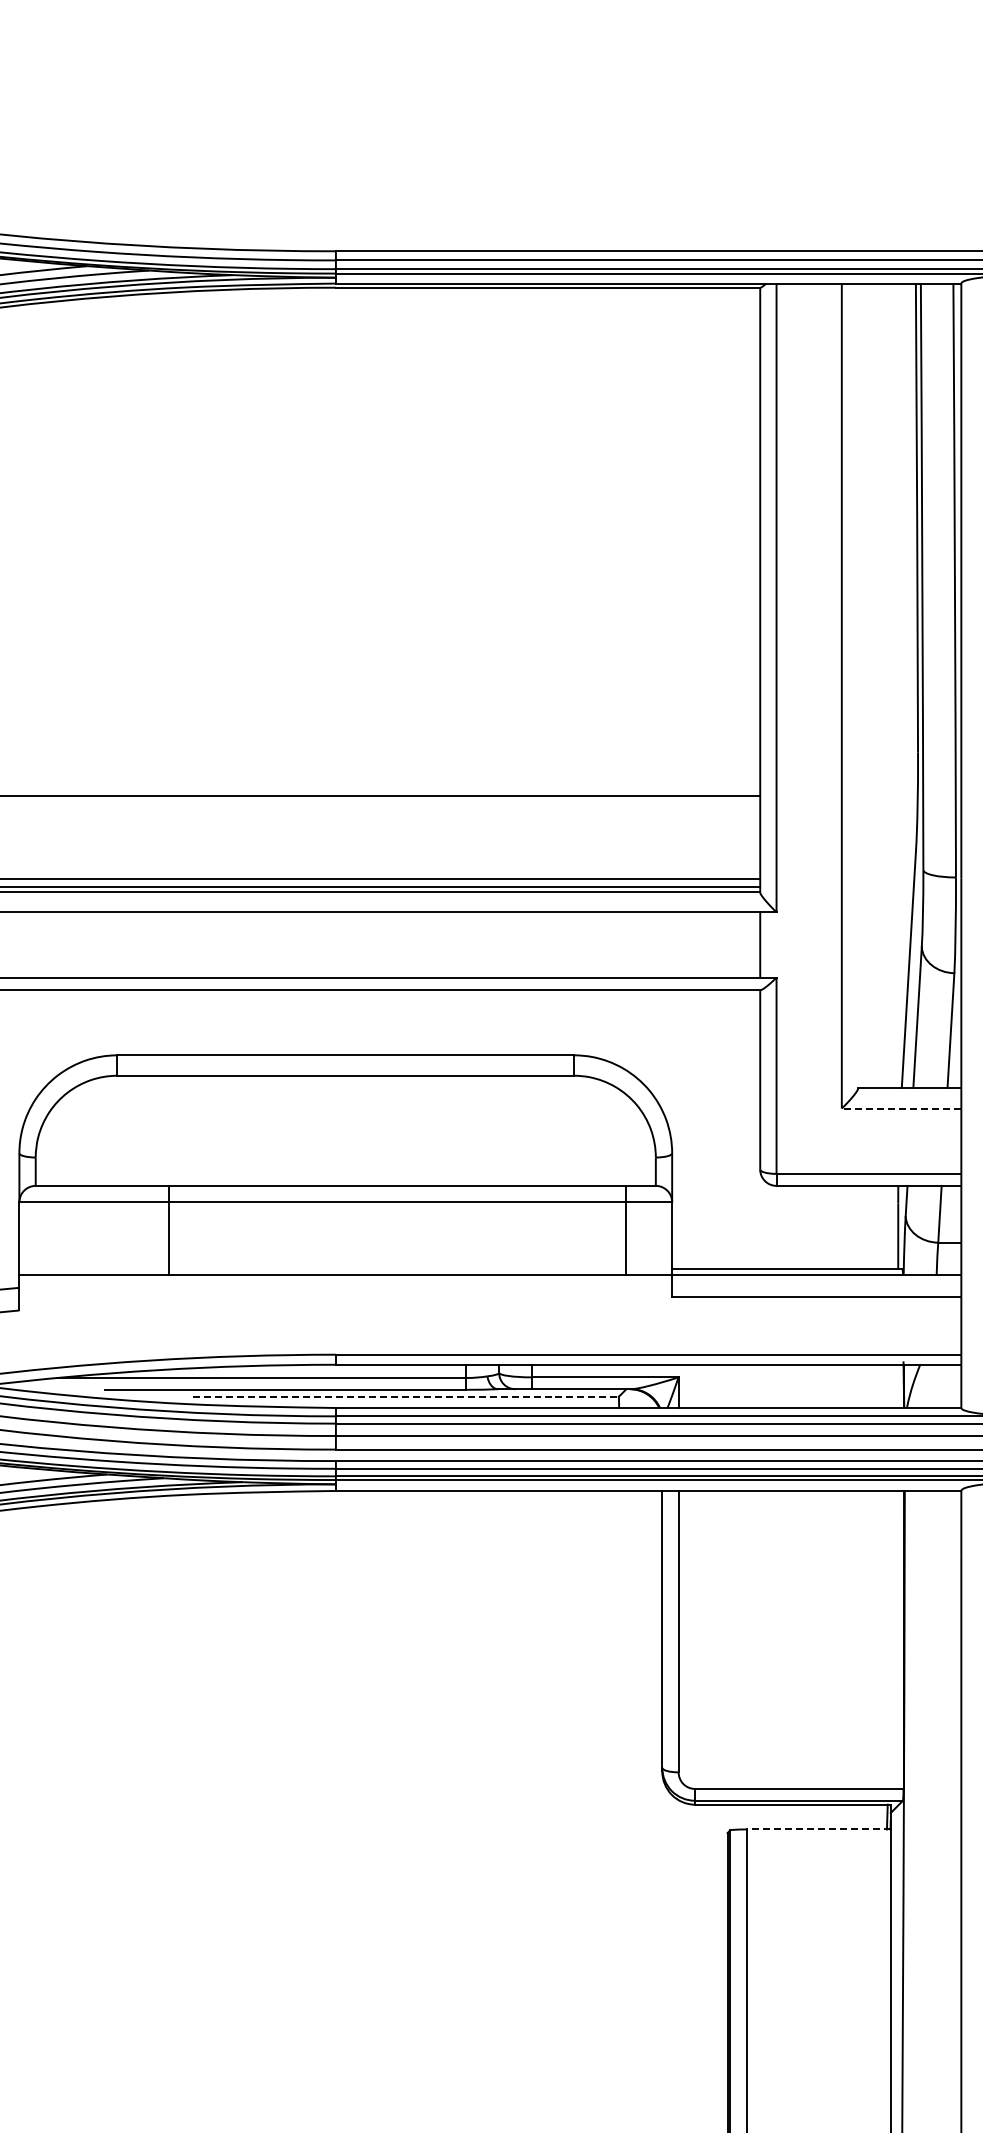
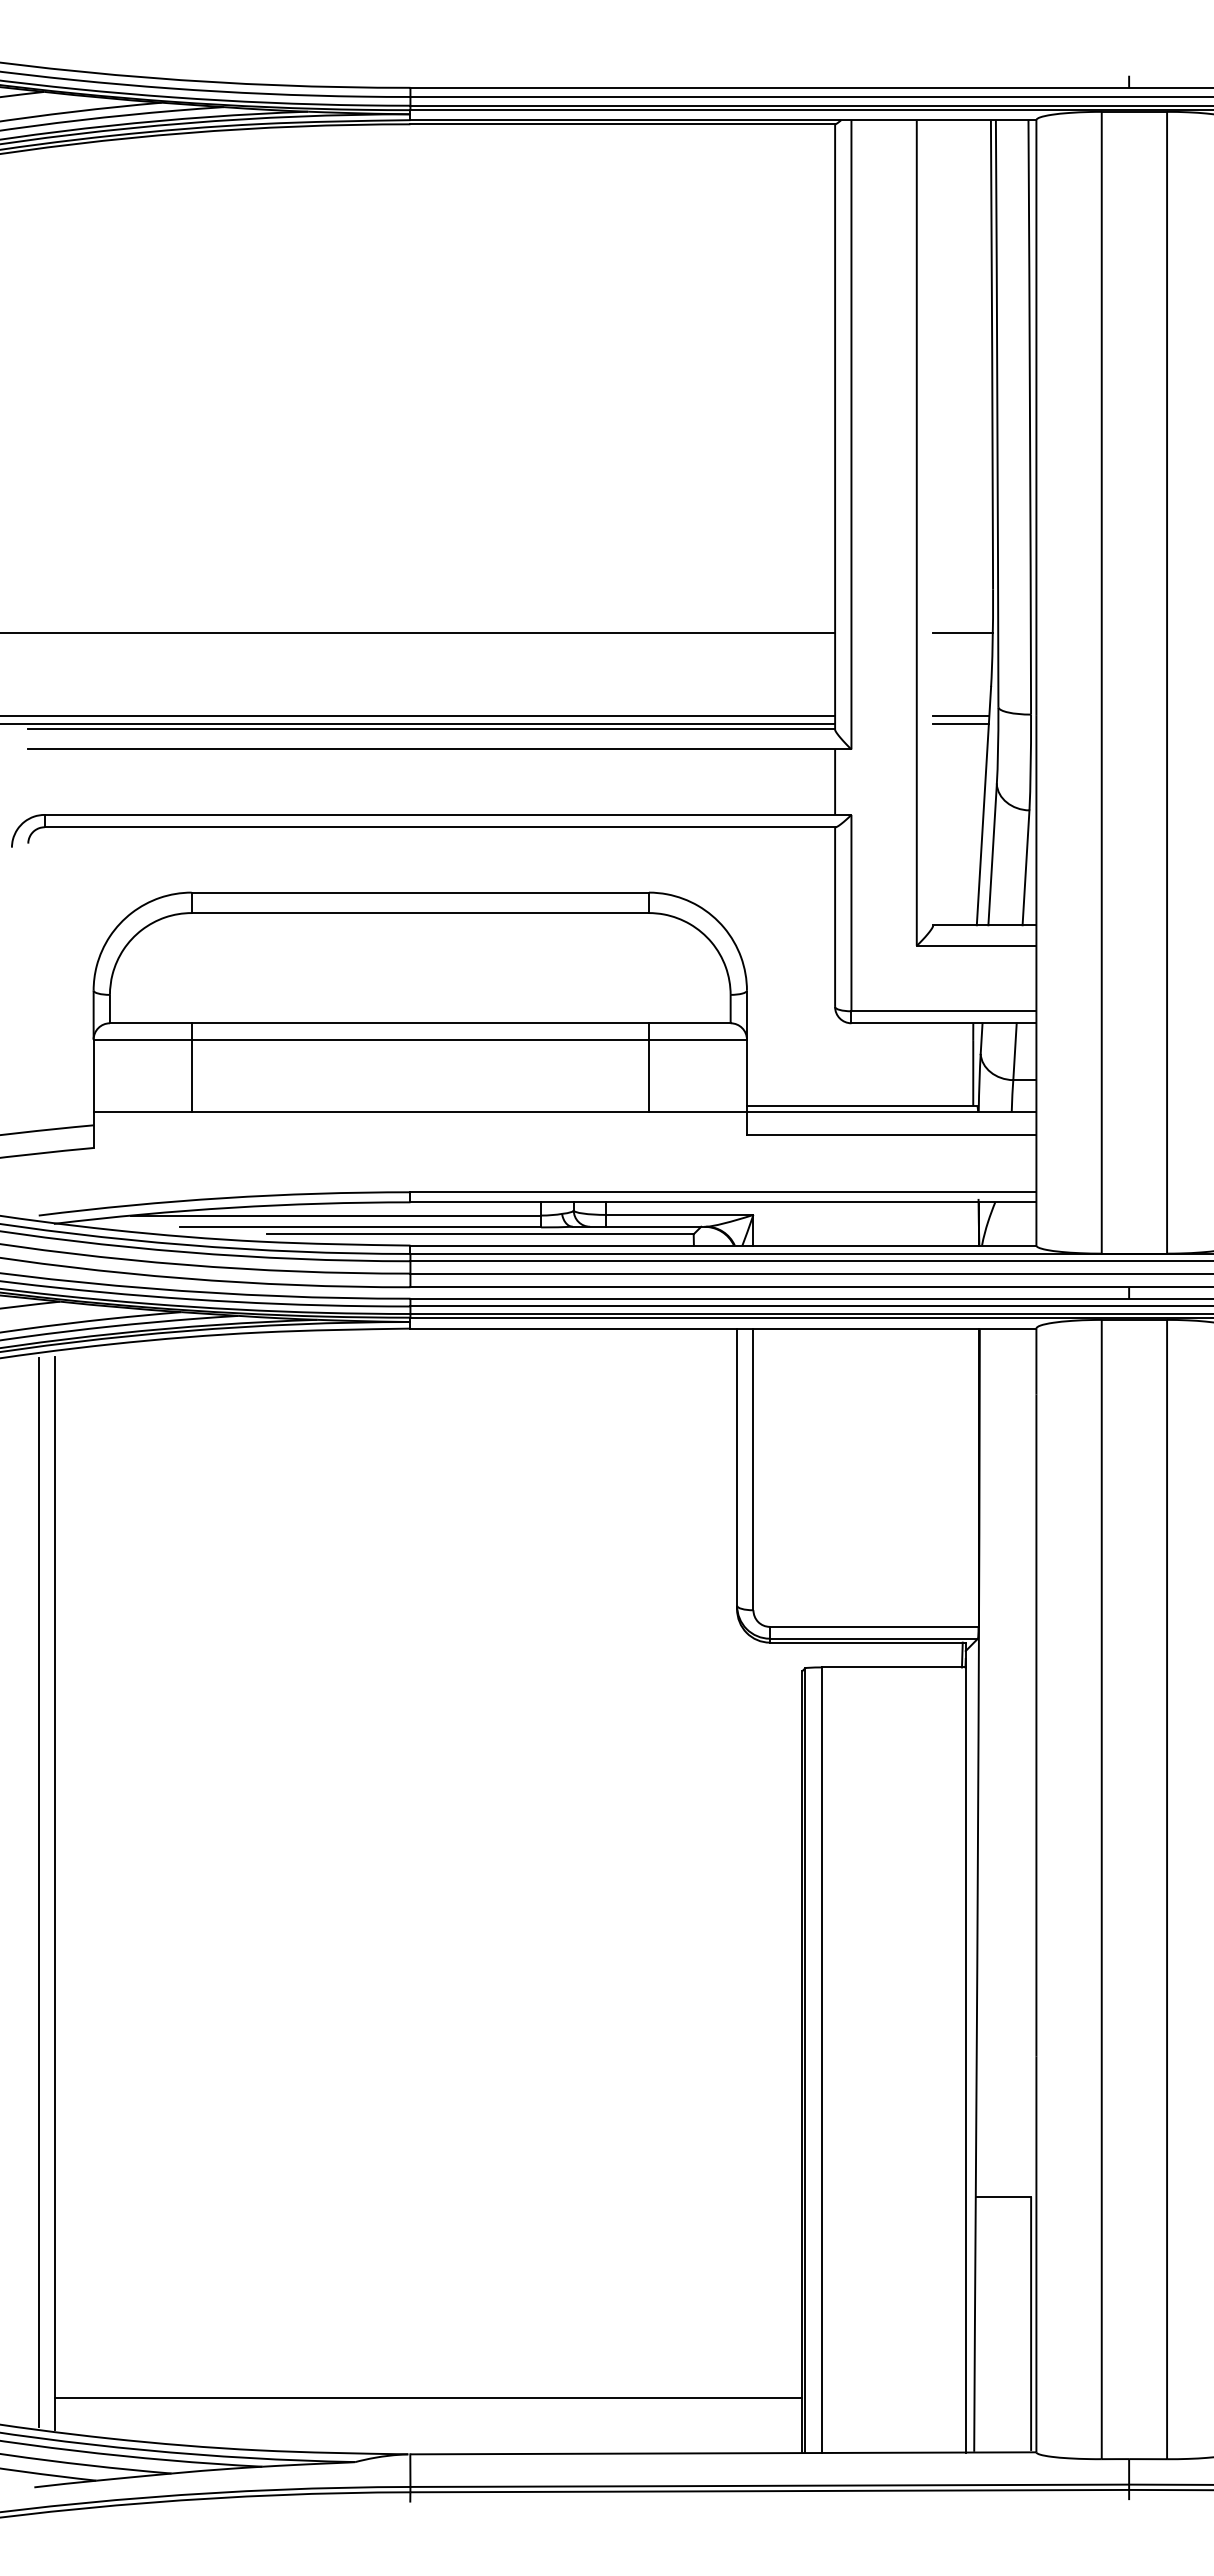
line: (887, 795) -> (962, 632), added
line: (886, 879) -> (961, 716), added
line: (885, 887) -> (960, 724), added
line: (901, 1108) -> (976, 945), dashed -> solid
line: (169, 1230) -> (191, 1067), moved
line: (625, 1230) -> (648, 1067), moved
line: (405, 1396) -> (480, 1234), dashed -> solid
line: (818, 1829) -> (893, 1667), dashed -> solid

